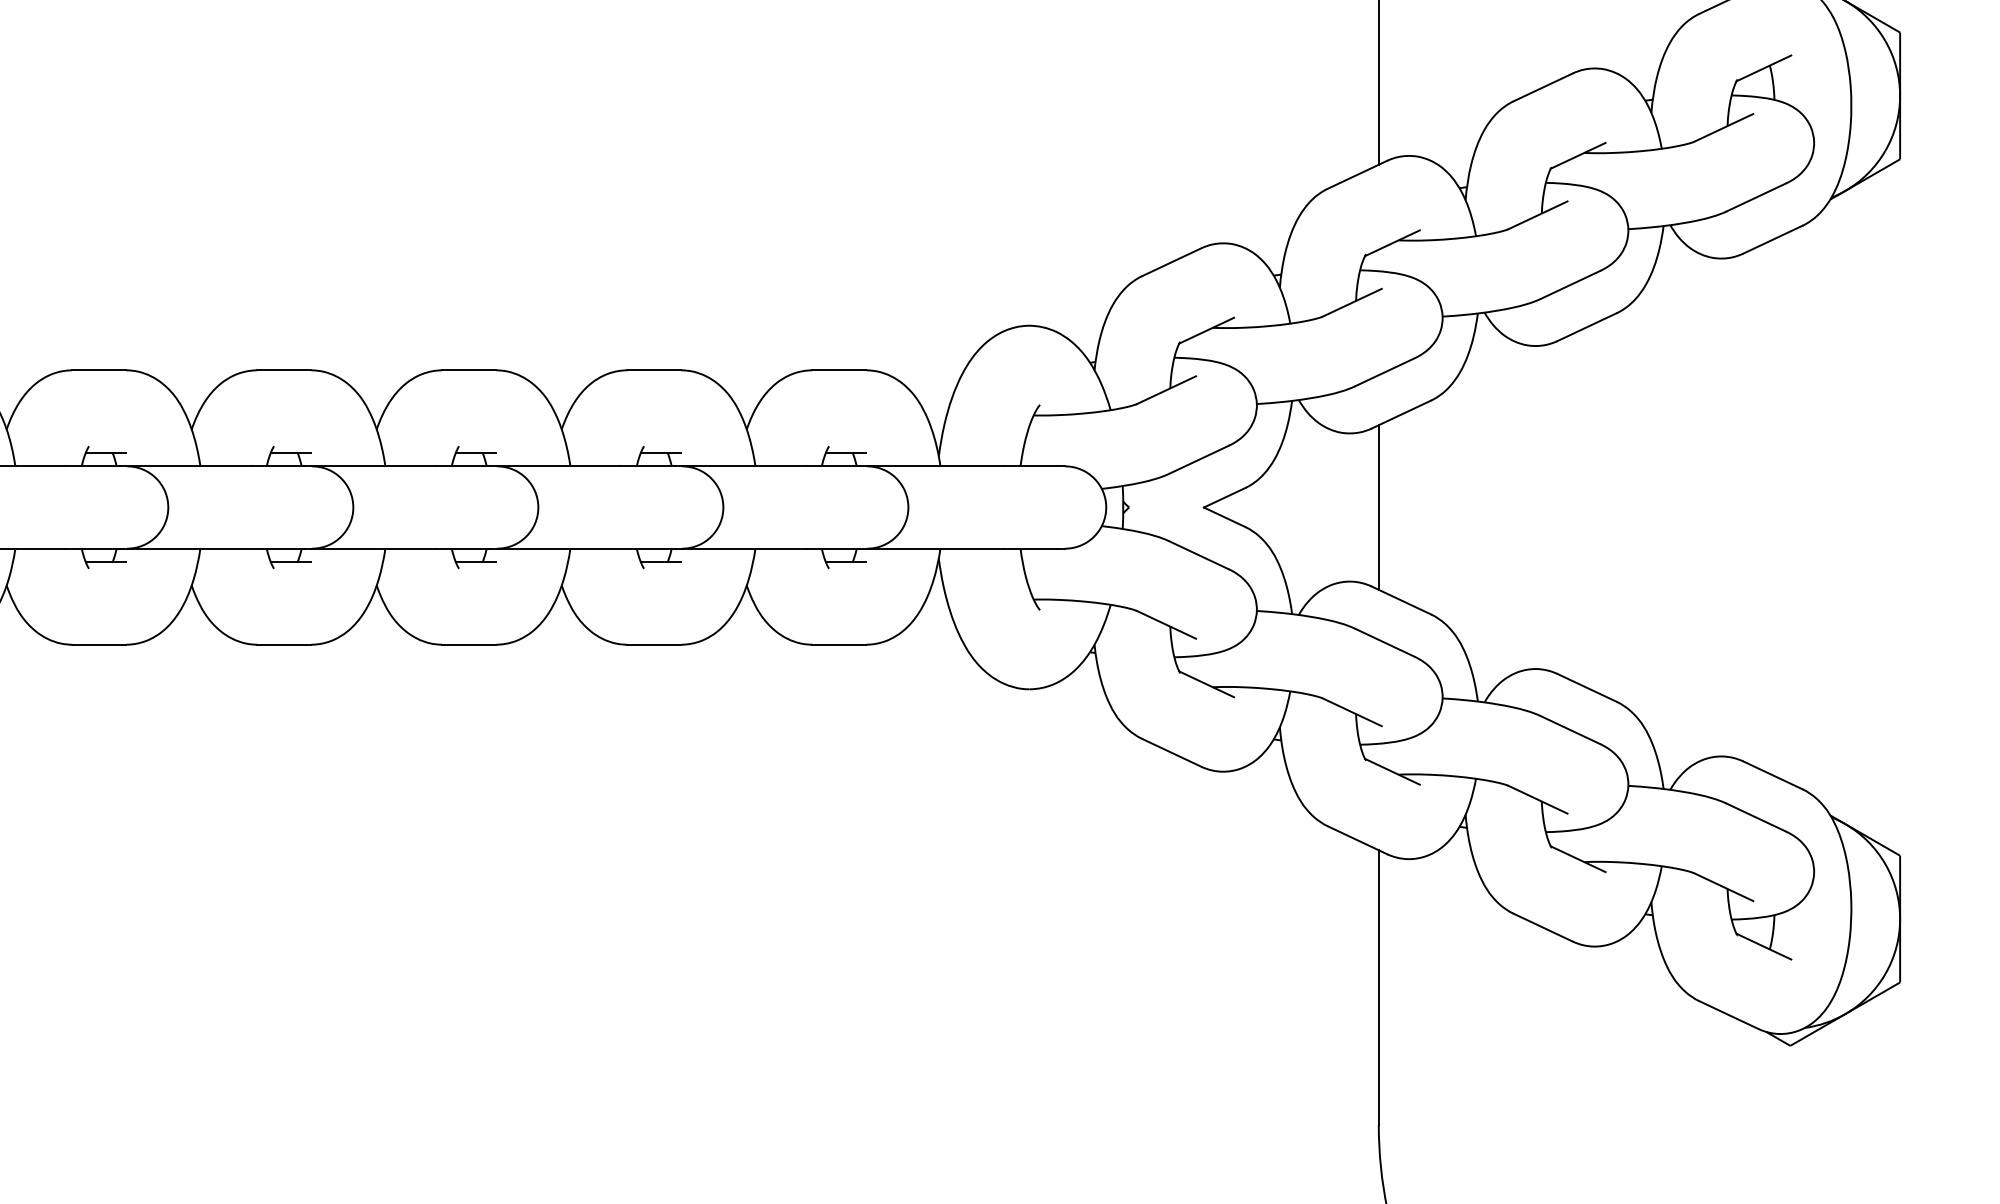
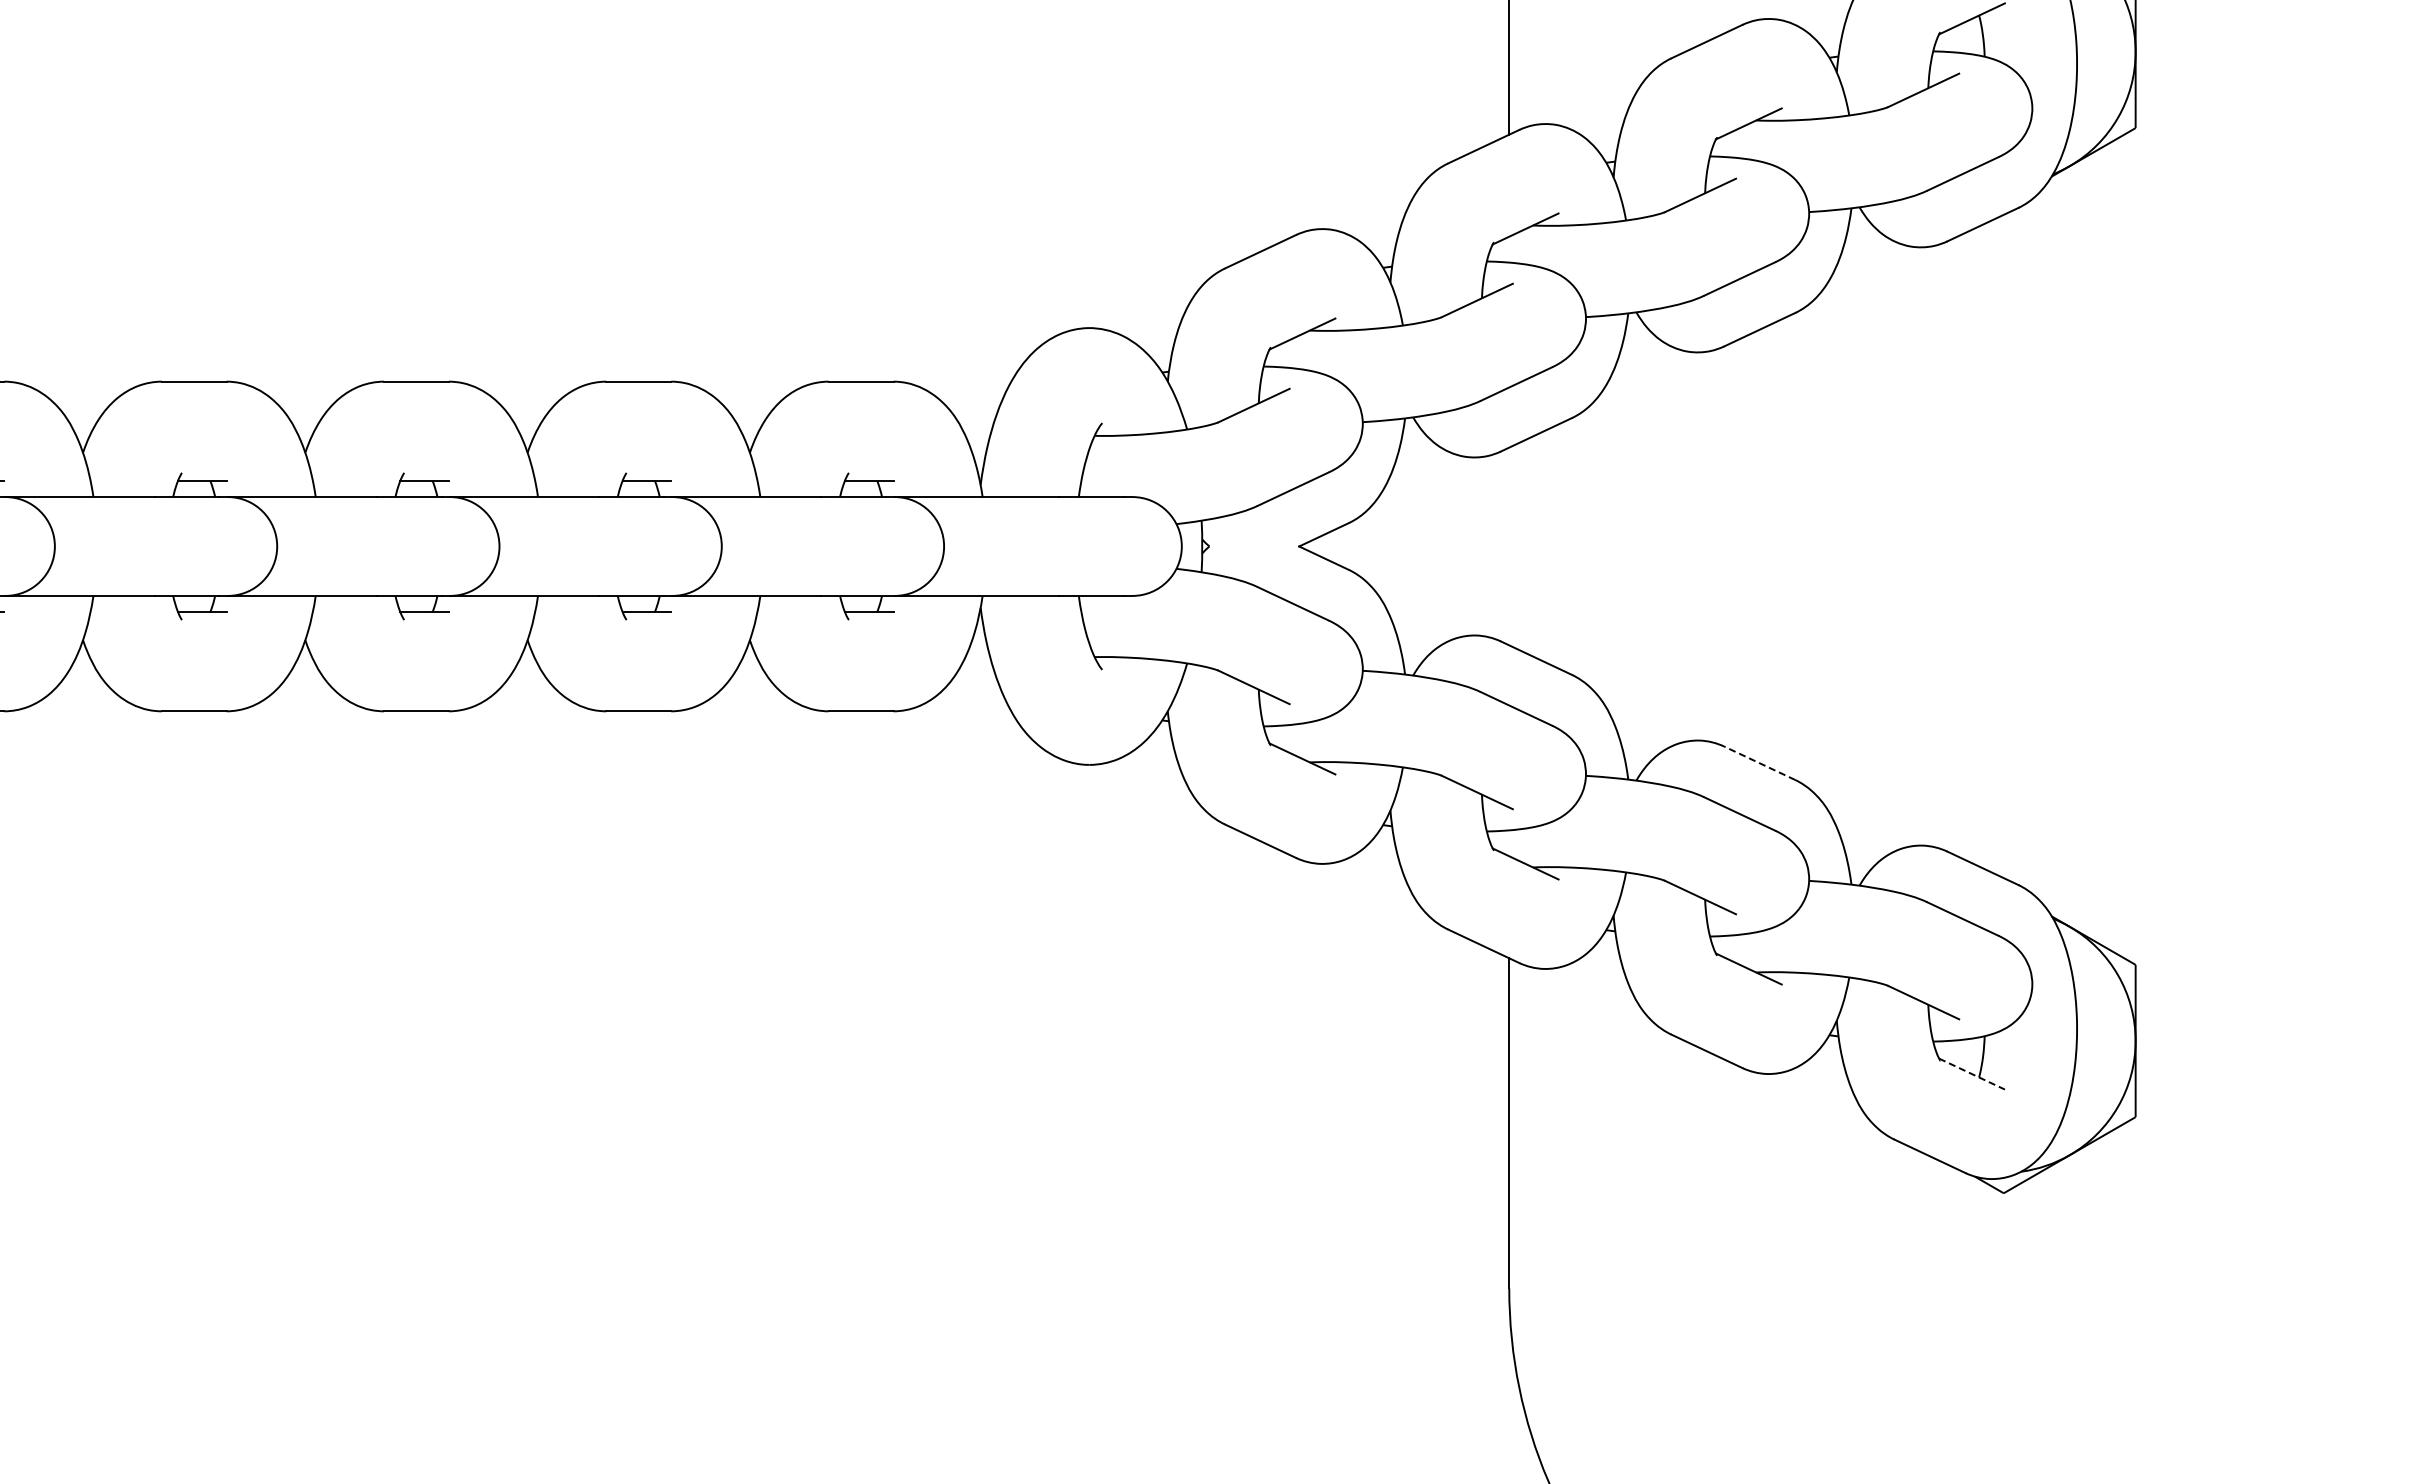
line: (1378, 507) -> (1509, 546), removed
line: (1587, 688) -> (1759, 763), solid -> dashed
line: (1764, 946) -> (1972, 1074), solid -> dashed

